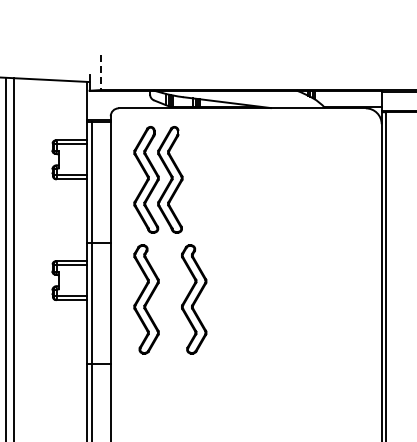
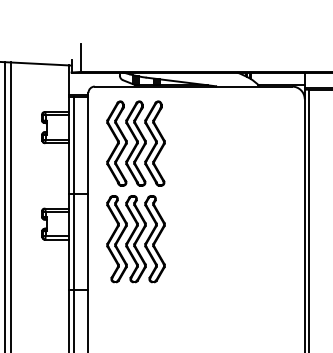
line: (100, 73) -> (80, 58), dashed -> solid
part: (194, 179) -> (155, 143), added
part: (170, 299) -> (136, 239), added

